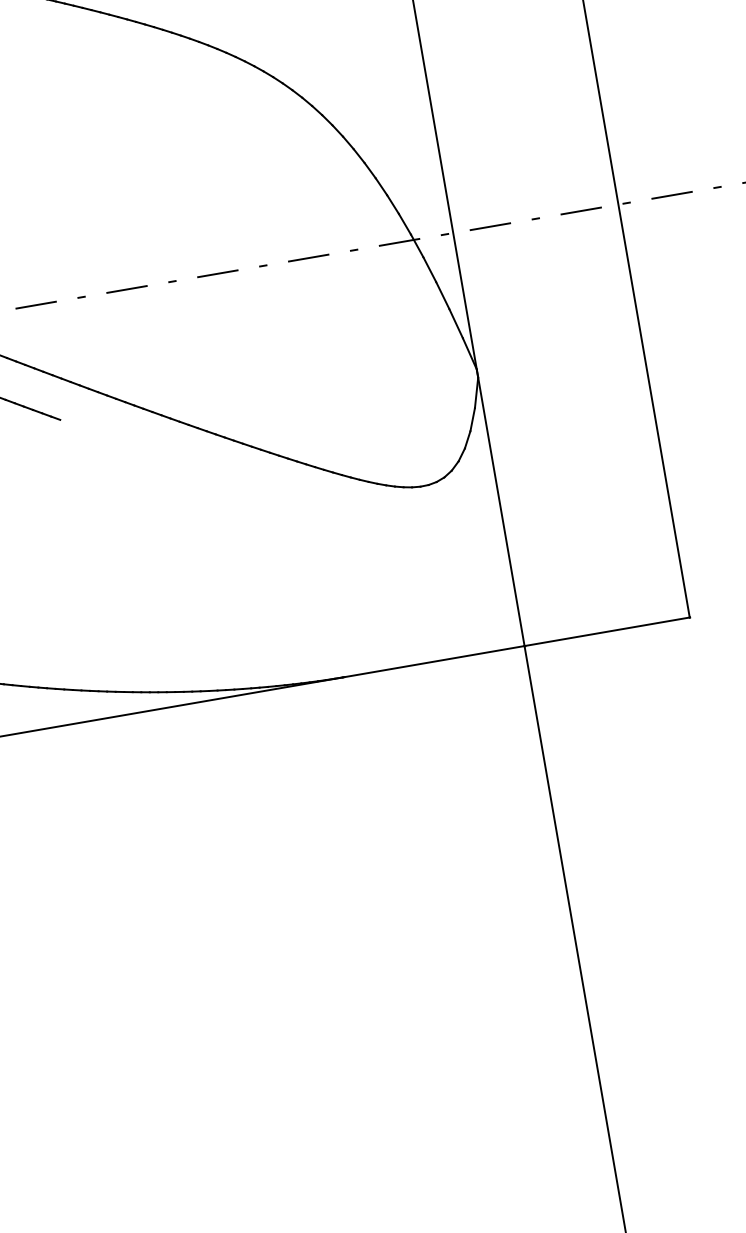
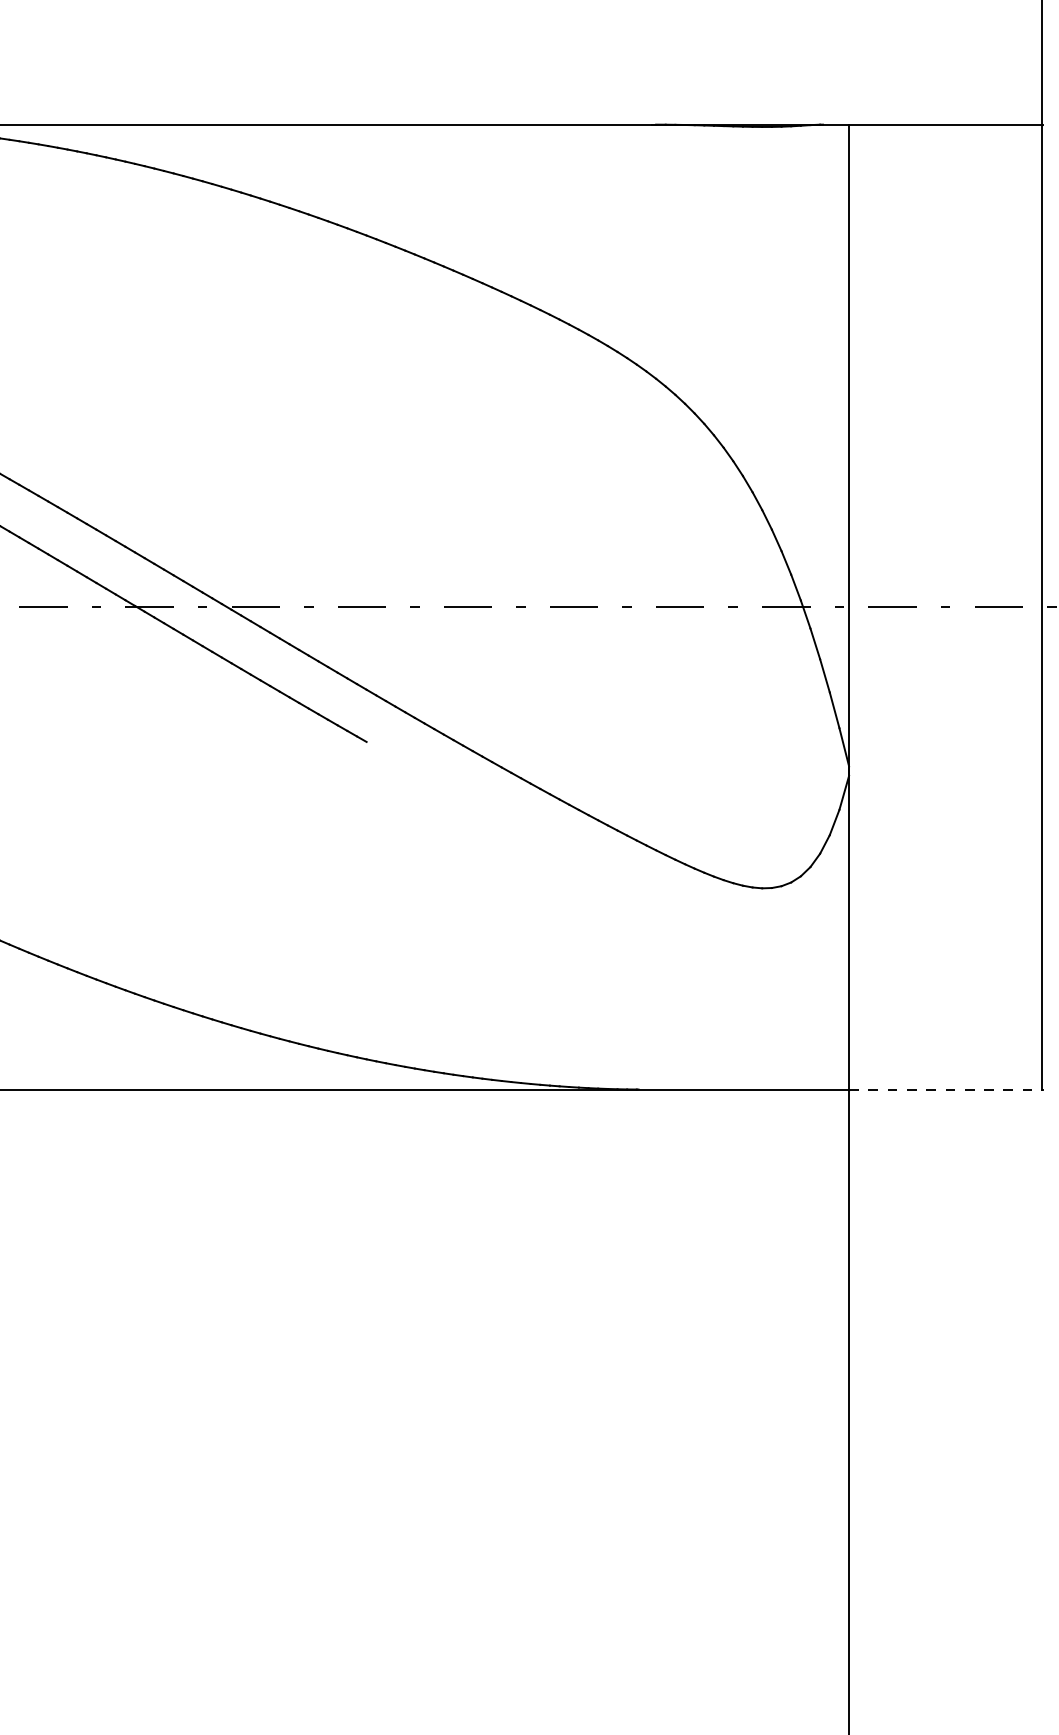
line: (607, 631) -> (946, 1089), solid -> dashed

